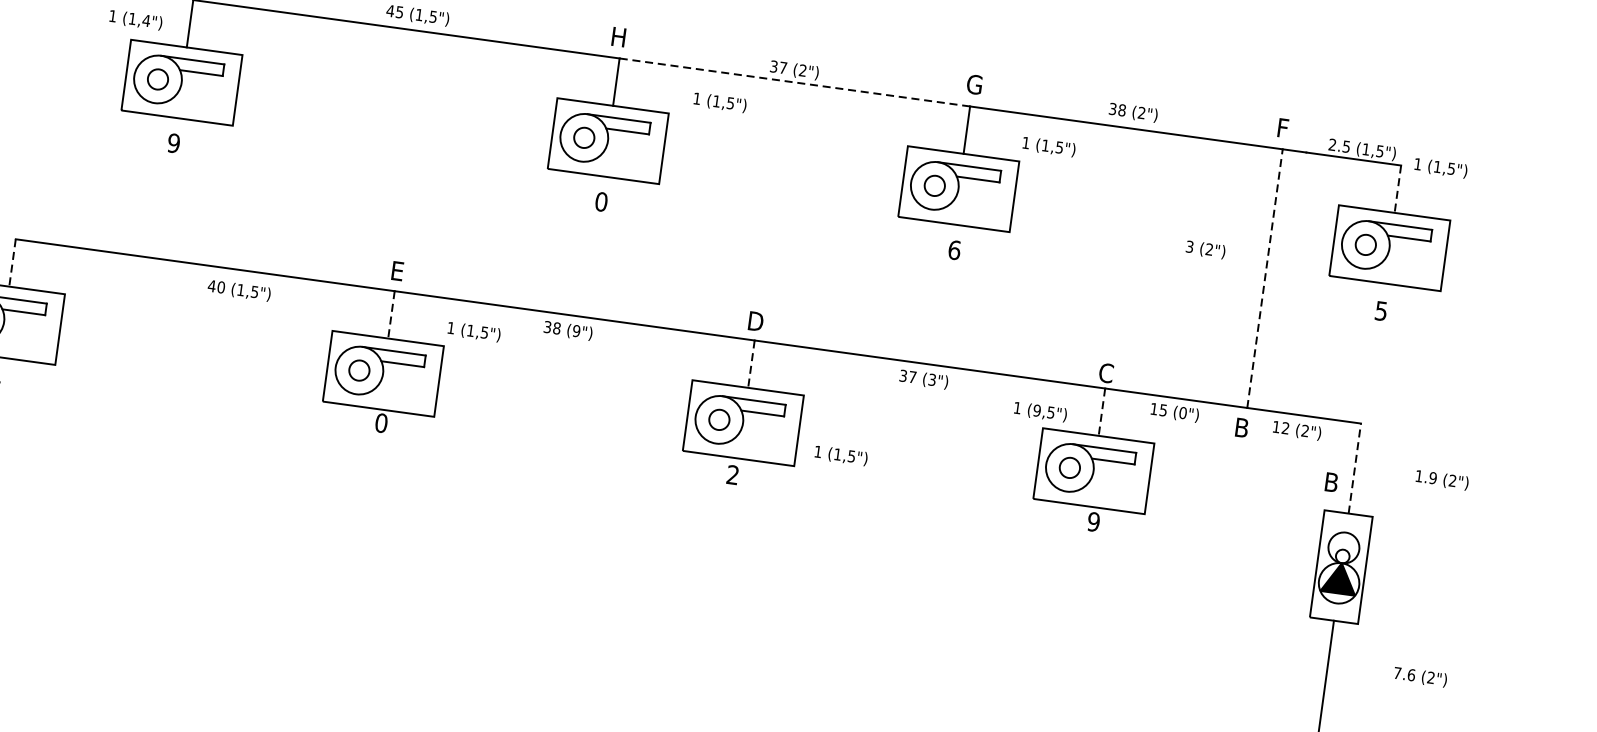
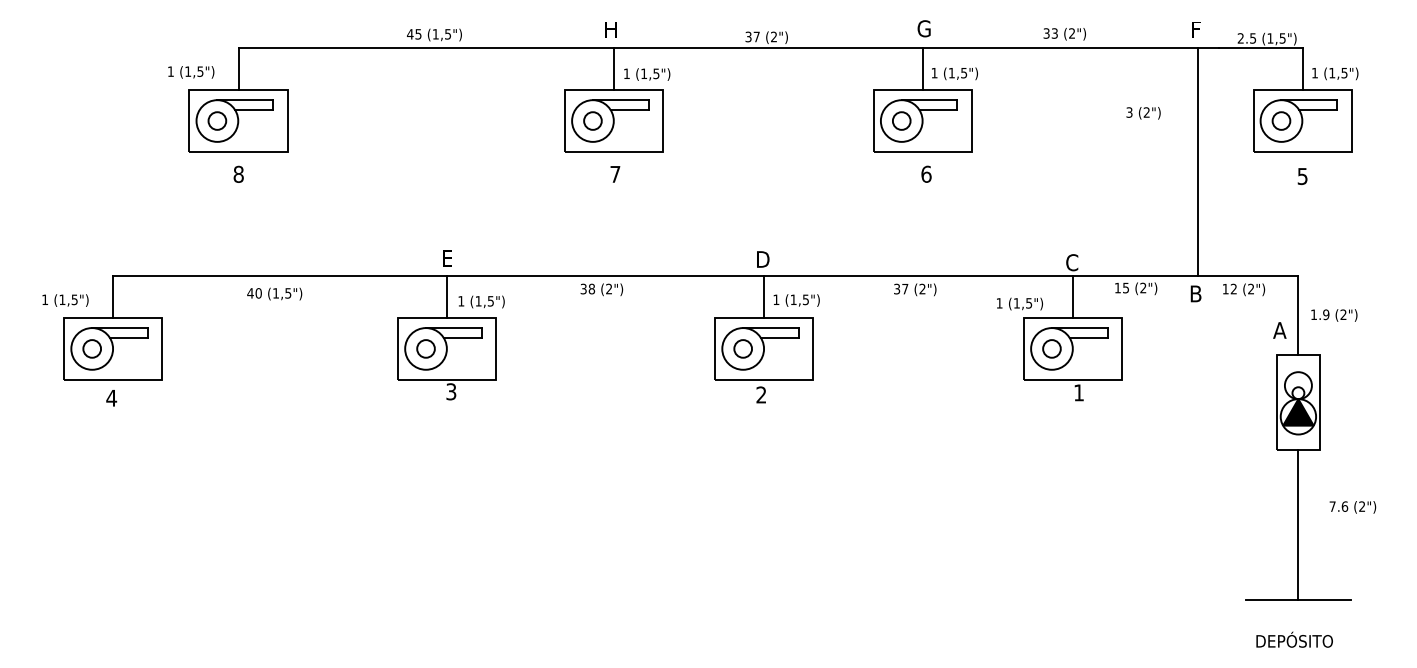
text: (146, 20) -> (200, 71), (1,4") -> (1,5")
line: (793, 82) -> (767, 48), dashed -> solid
text: (720, 102) -> (647, 74), moved
text: (1121, 110) -> (1054, 33), 38 -> 33
text: (173, 143) -> (238, 174), 9 -> 8
text: (1048, 146) -> (954, 73), moved
text: (1441, 167) -> (1335, 73), moved
line: (1397, 189) -> (1302, 69), dashed -> solid
text: (601, 200) -> (615, 173), 0 -> 7
text: (1205, 250) -> (1143, 113), moved
line: (12, 262) -> (113, 296), dashed -> solid
line: (1265, 279) -> (1198, 162), dashed -> solid
text: (239, 290) -> (274, 293), moved
line: (391, 314) -> (447, 296), dashed -> solid
text: (577, 330) -> (609, 288), (9") -> (2")
text: (474, 331) -> (481, 301), moved
line: (751, 363) -> (764, 296), dashed -> solid
text: (932, 380) -> (922, 289), (3") -> (2")
text: (1036, 410) -> (1016, 303), (9,5") -> (1,5")
line: (1102, 411) -> (1073, 296), dashed -> solid
text: (1183, 412) -> (1143, 287), (0") -> (2")
text: (381, 422) -> (451, 391), 0 -> 3
text: (840, 455) -> (796, 300), moved
line: (1354, 468) -> (1298, 315), dashed -> solid
text: (1442, 480) -> (1334, 315), moved
text: (1331, 482) -> (1279, 330), B -> A
text: (1093, 521) -> (1078, 392), 9 -> 1
text: (1419, 677) -> (1352, 507), moved

